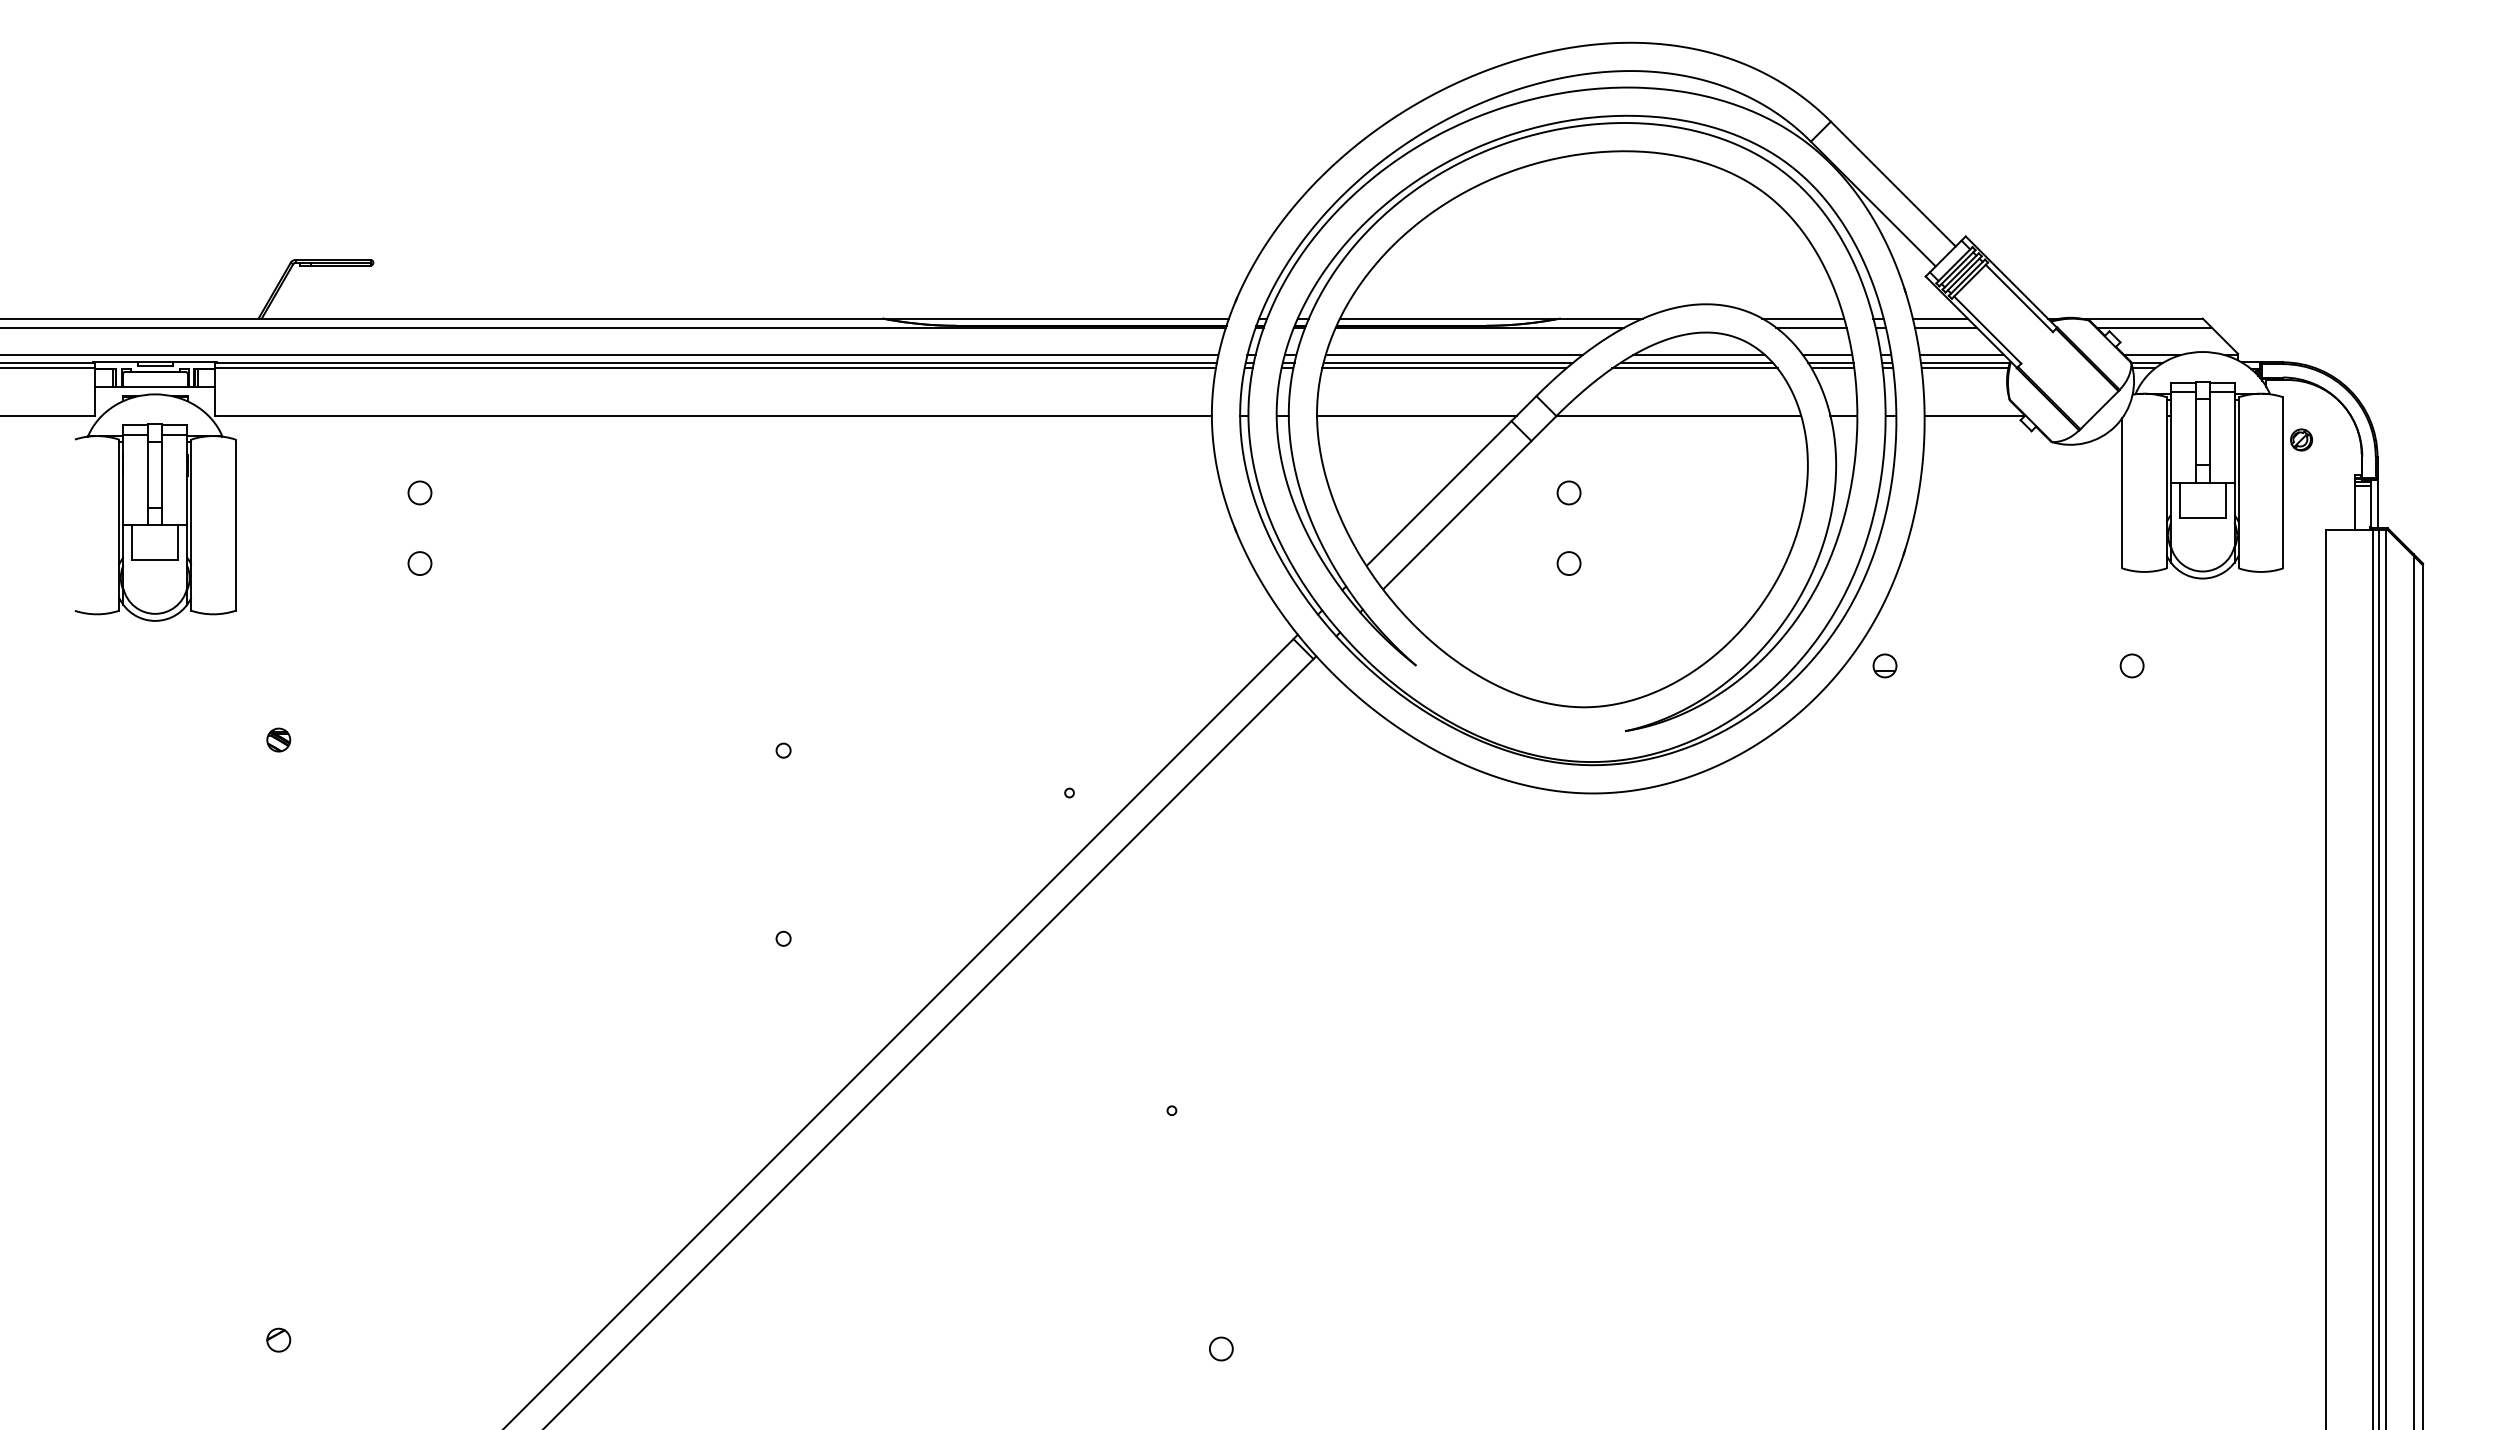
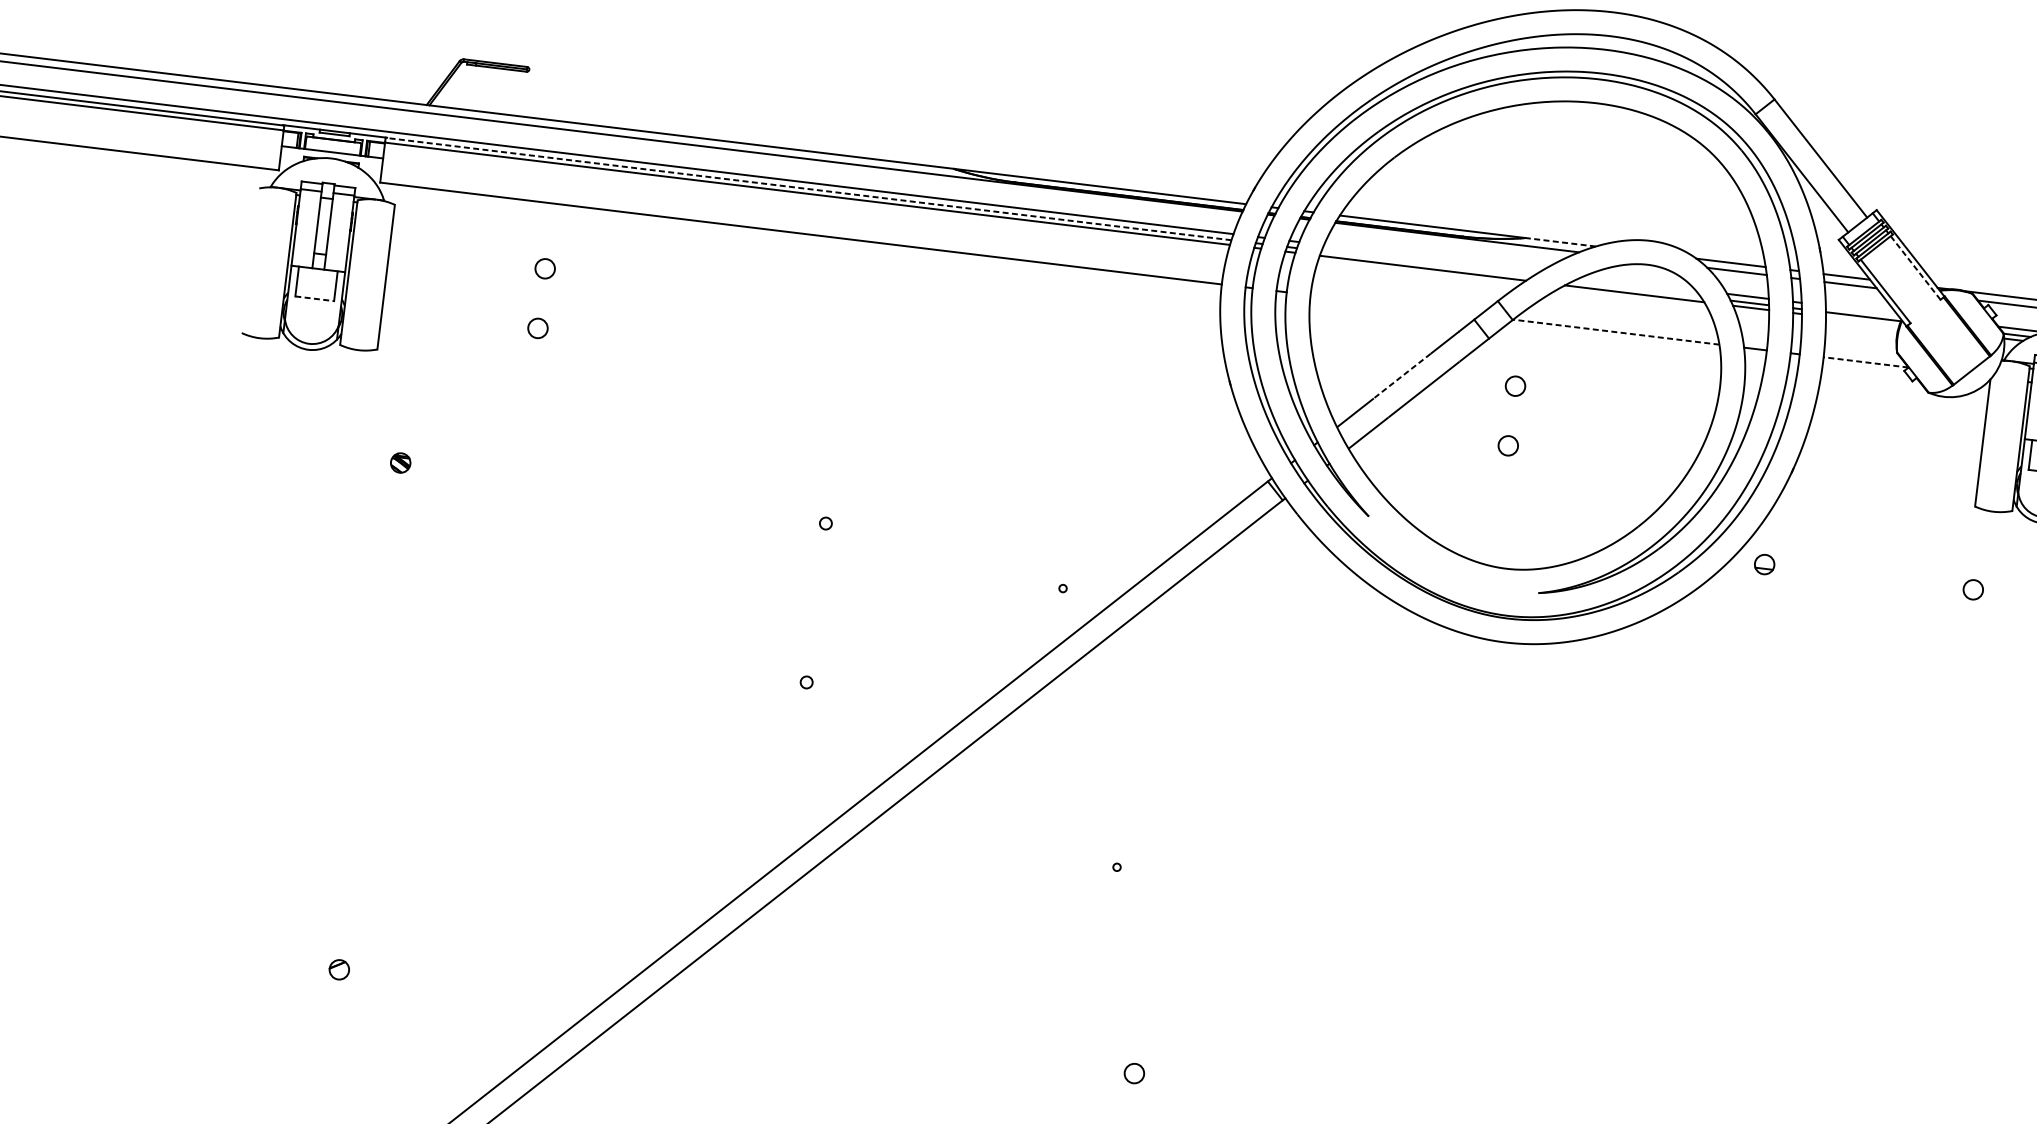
line: (2019, 298) -> (1915, 268), solid -> dashed
line: (1601, 318) -> (1560, 242), solid -> dashed
line: (1453, 355) -> (1431, 258), removed
line: (1698, 355) -> (1638, 283), removed
line: (1961, 355) -> (1860, 310), removed
line: (716, 362) -> (808, 188), solid -> dashed
line: (1448, 362) -> (1427, 263), removed
line: (1696, 362) -> (1636, 289), removed
line: (1964, 368) -> (1862, 321), removed
line: (1417, 415) -> (1395, 305), removed
line: (1678, 415) -> (1615, 331), solid -> dashed
line: (1974, 415) -> (1865, 362), solid -> dashed
line: (1435, 497) -> (1402, 376), solid -> dashed
line: (155, 560) -> (314, 298), solid -> dashed

